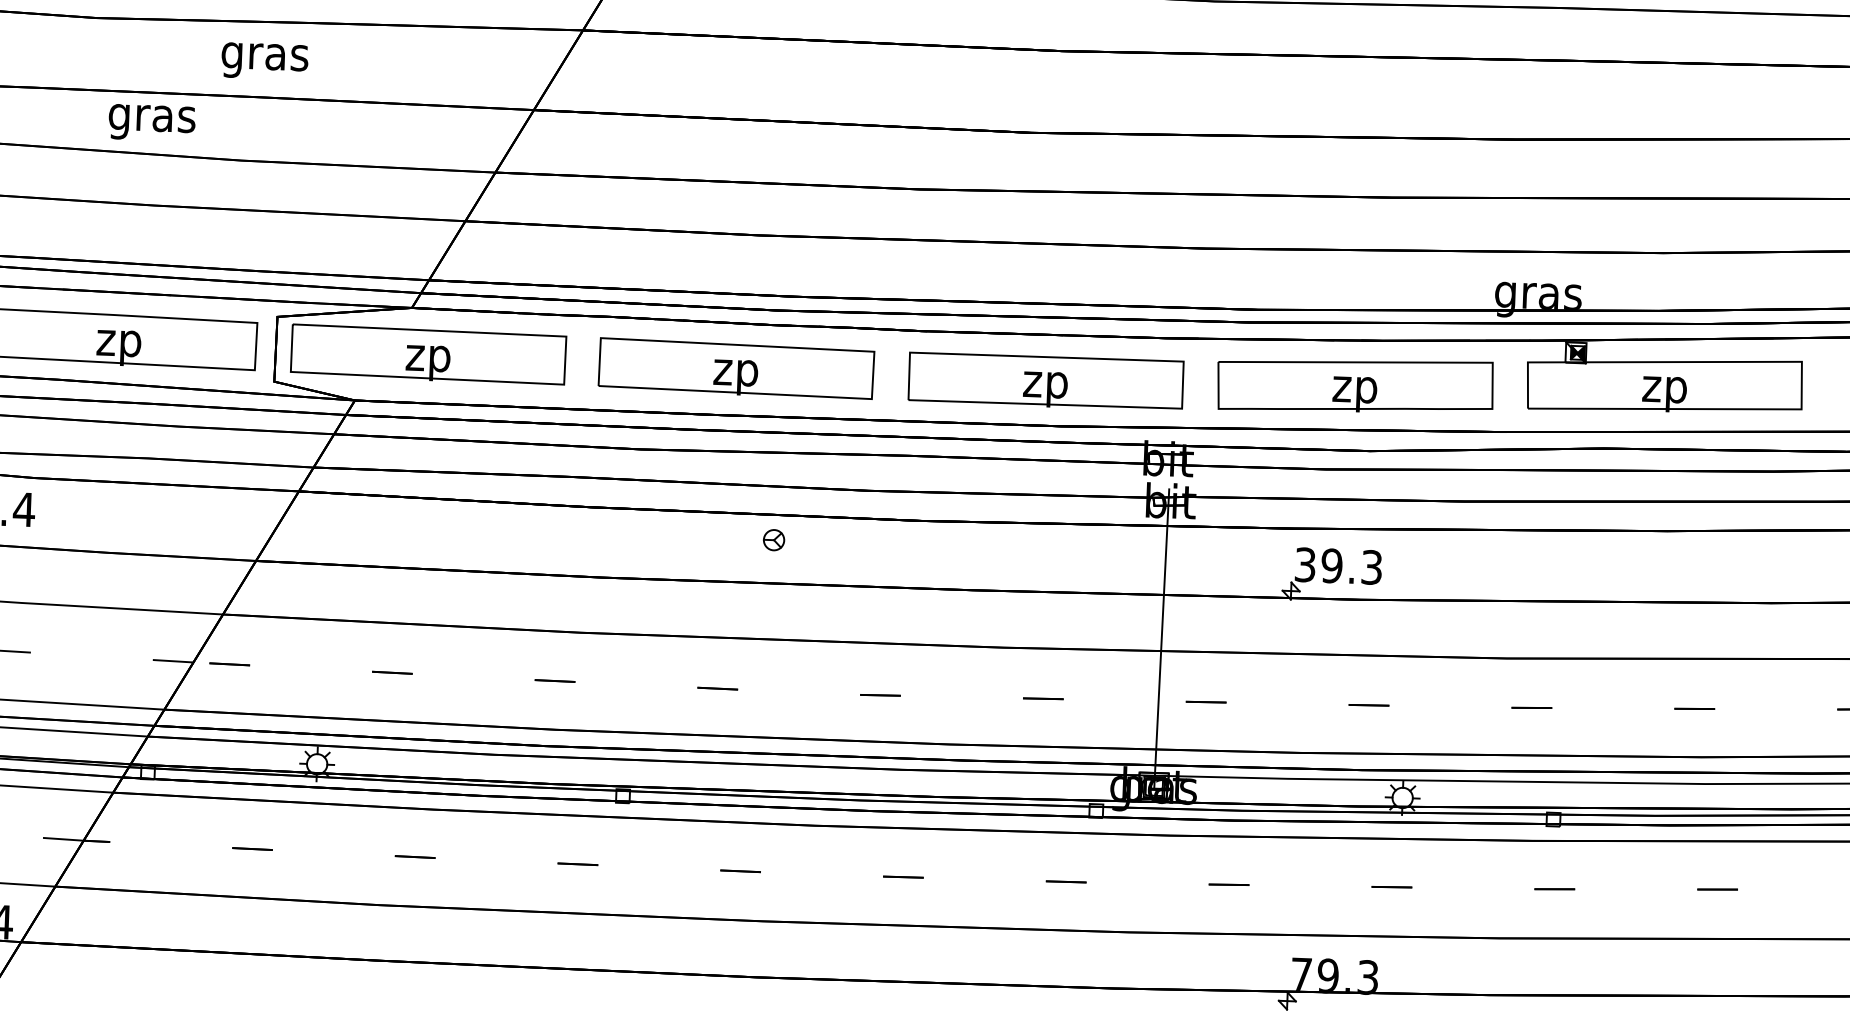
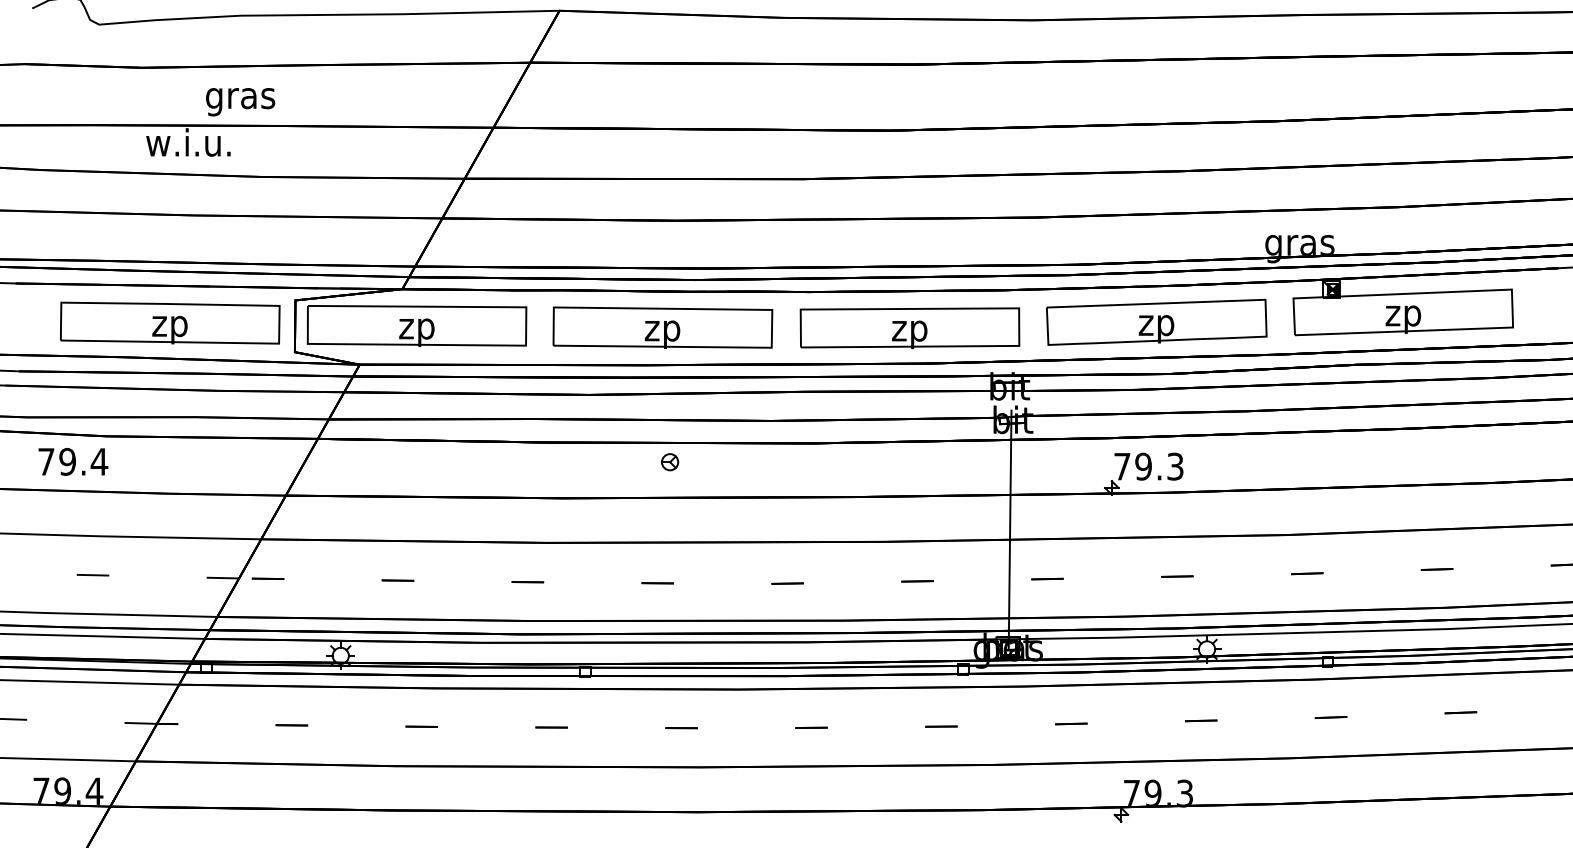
text: (264, 61) -> (240, 102), moved
text: (150, 117) -> (188, 145), gras -> w.i.u.
part: (774, 540) -> (670, 462), moved
text: (1305, 564) -> (1122, 466), 39.3 -> 79.3

